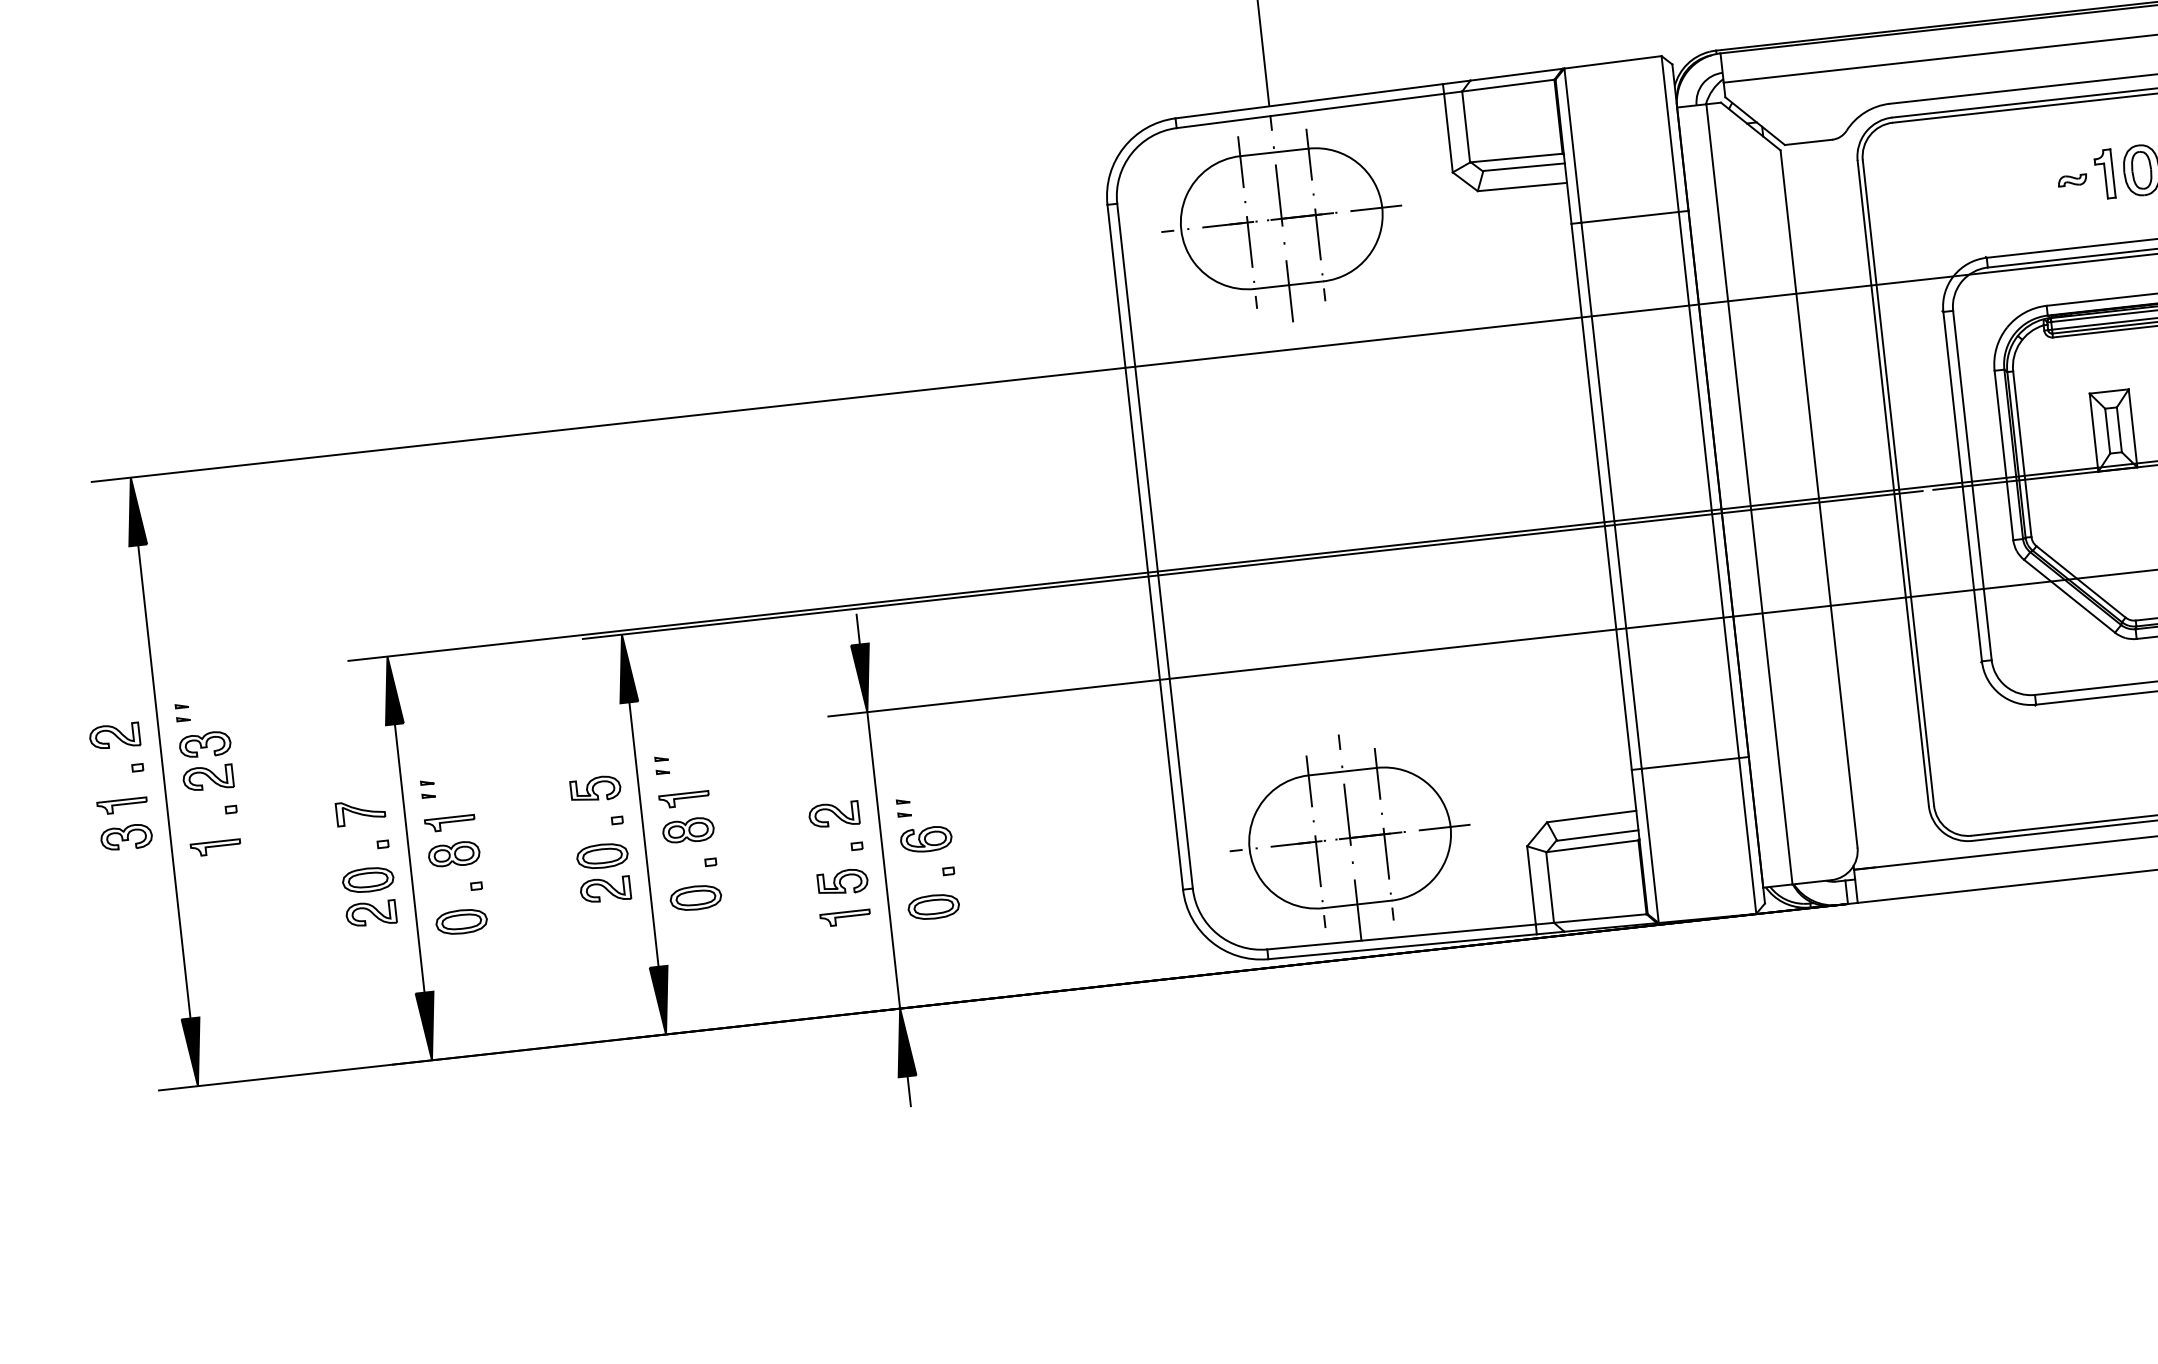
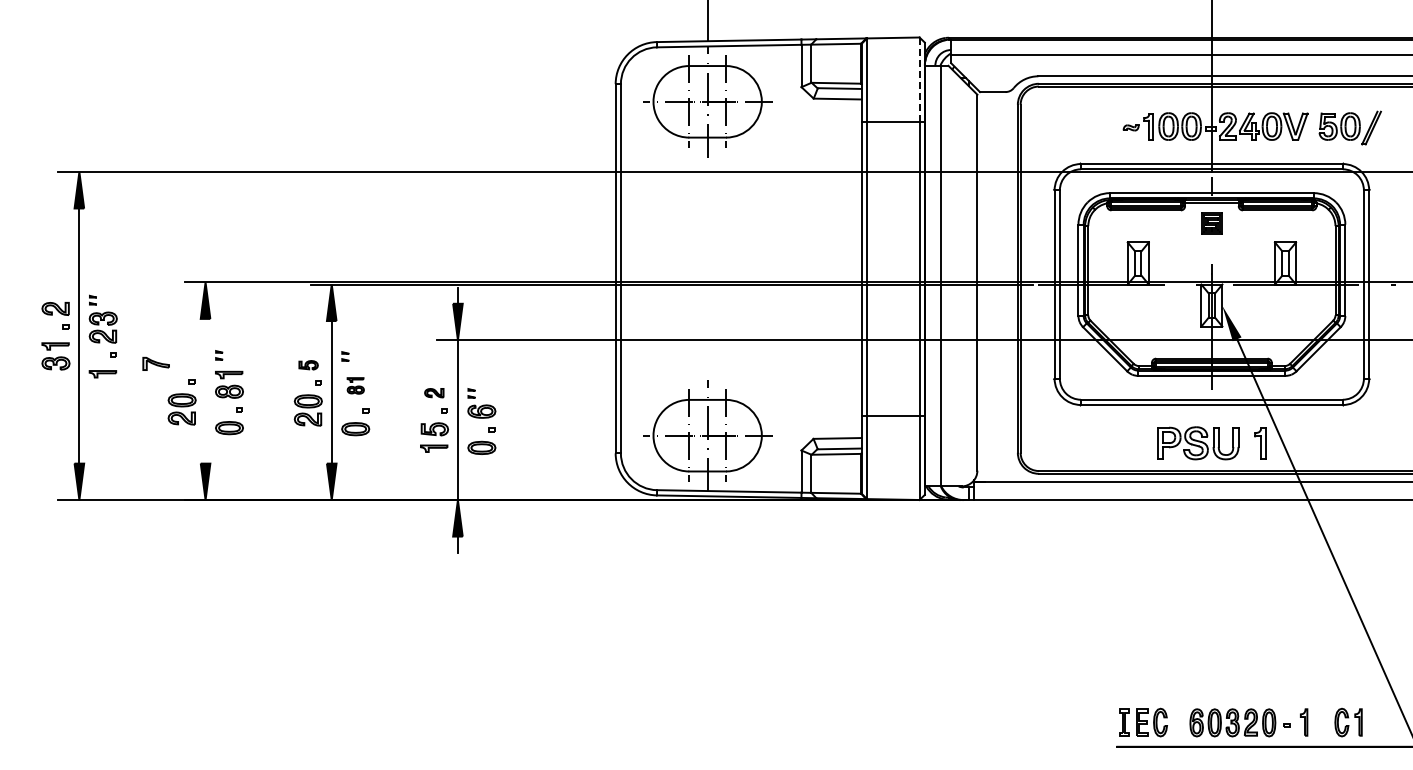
line: (1670, 135) -> (919, 80), solid -> dashed
part: (595, 789) -> (308, 365), size x0.7
part: (359, 811) -> (155, 363), moved
part: (834, 815) -> (434, 393), size x0.7
part: (686, 817) -> (355, 385), size x0.6
line: (409, 857) -> (205, 390), removed

